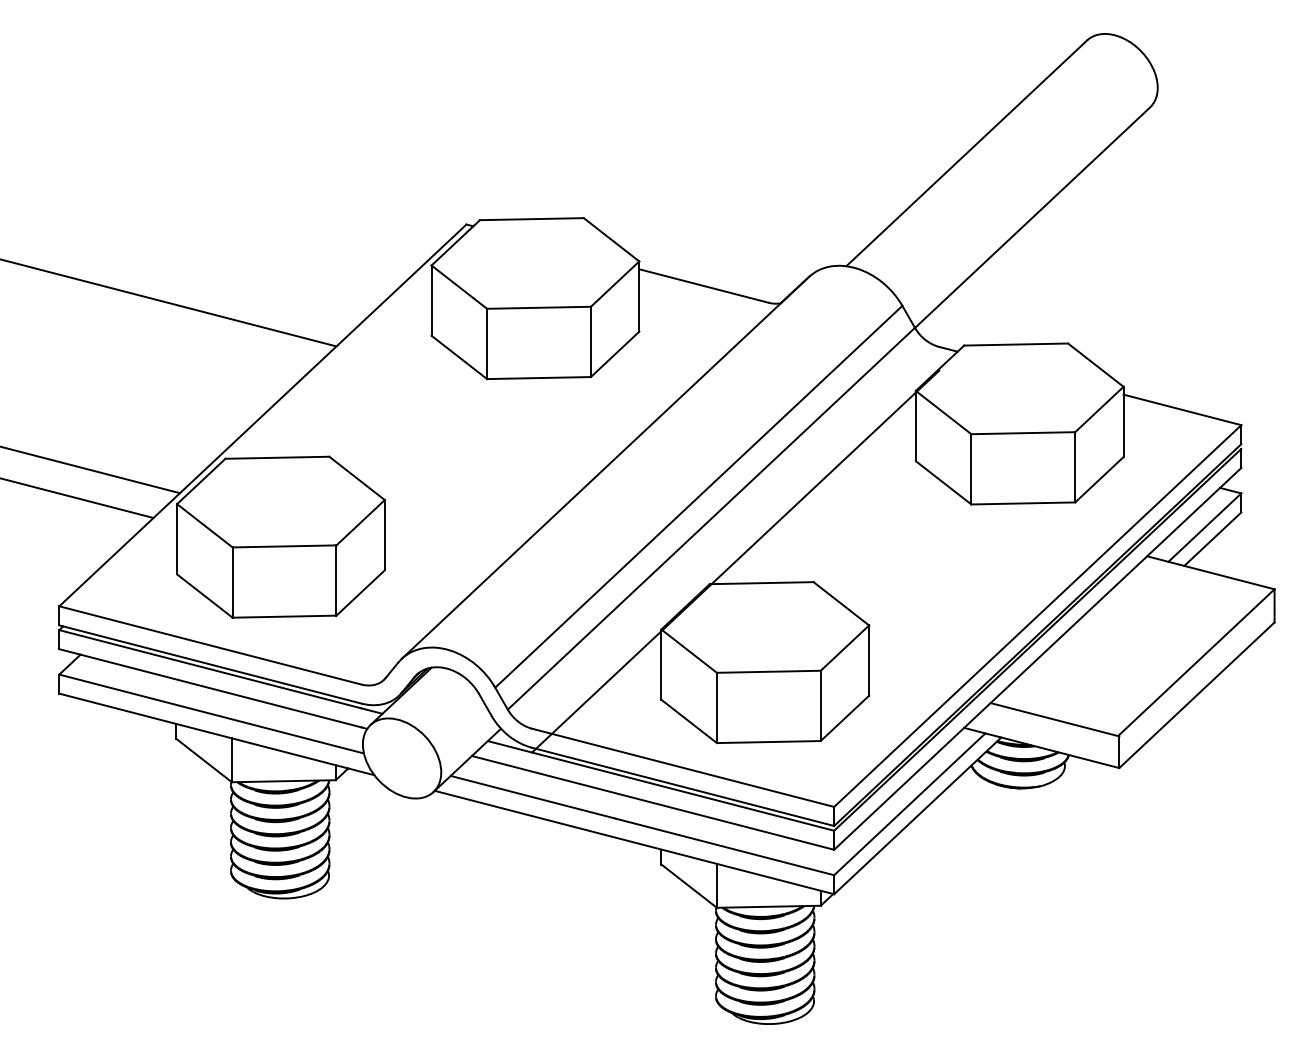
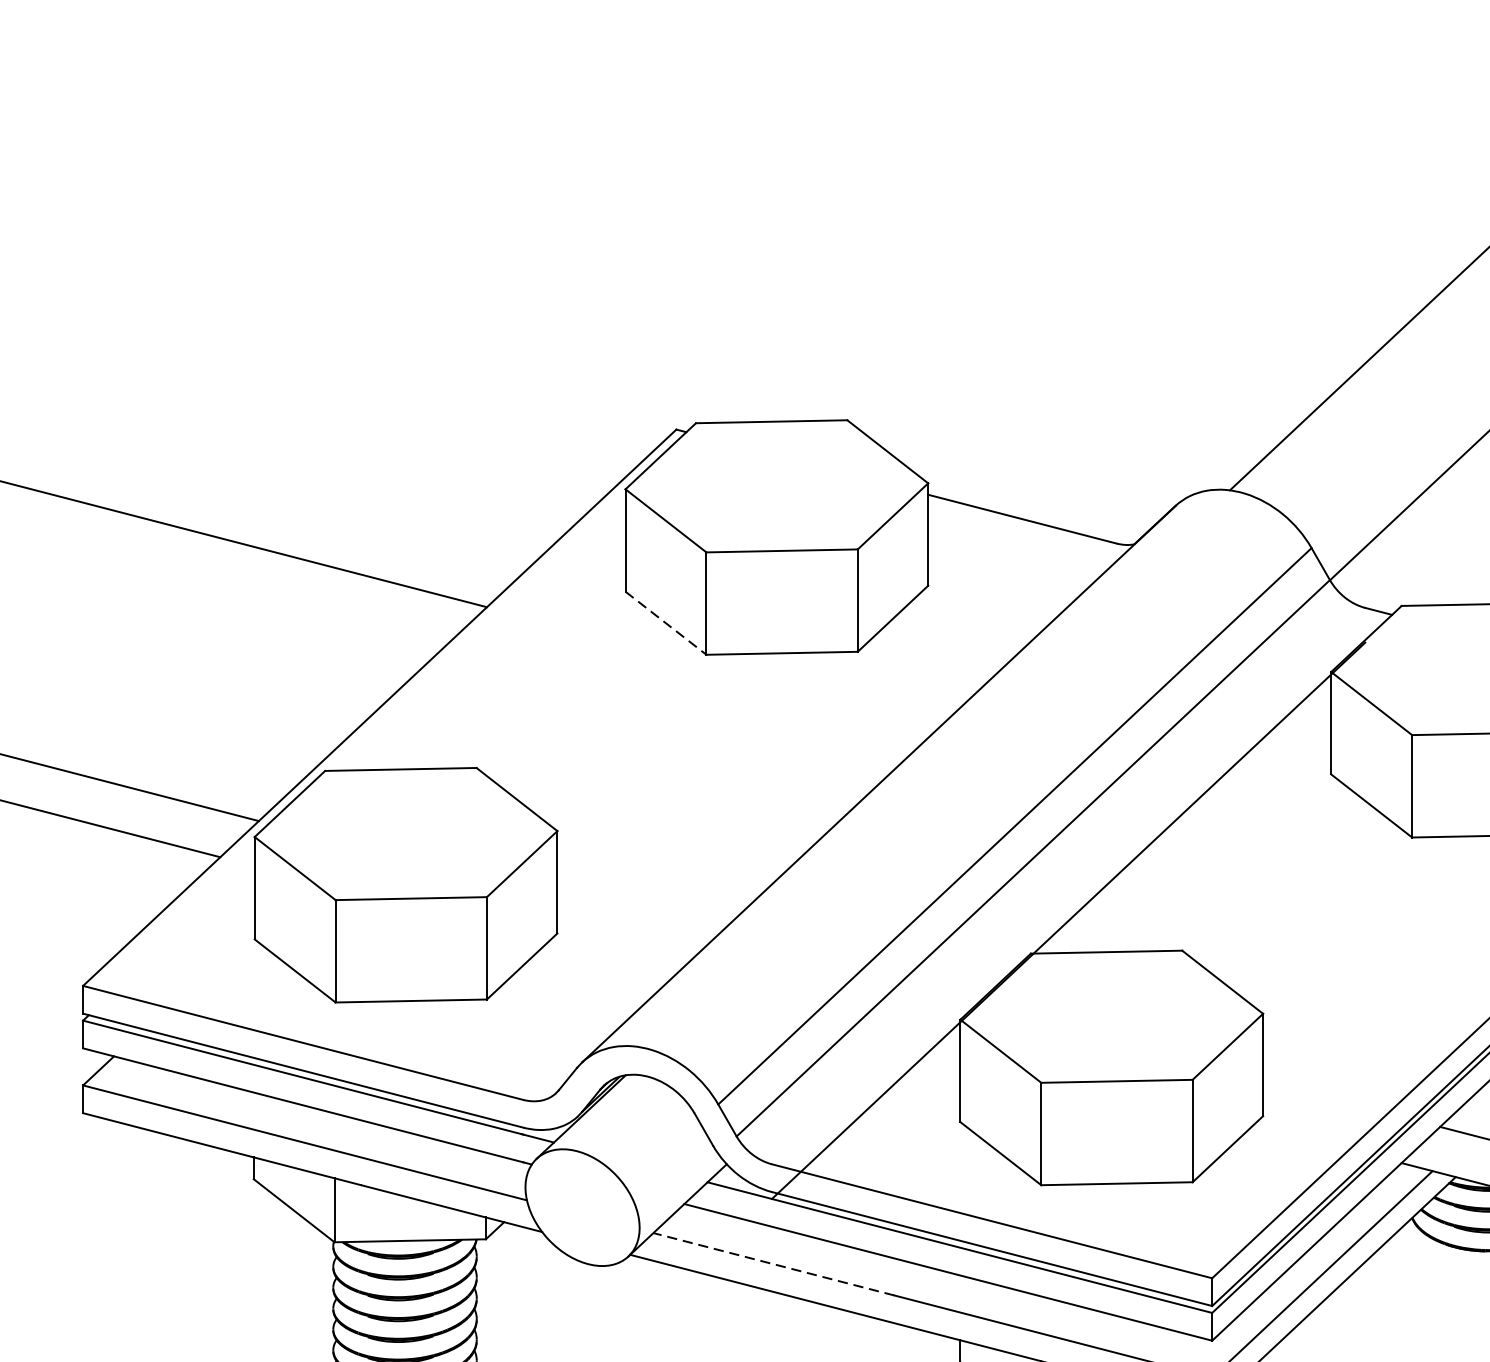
line: (459, 357) -> (666, 623), solid -> dashed
line: (532, 797) -> (772, 1264), solid -> dashed

